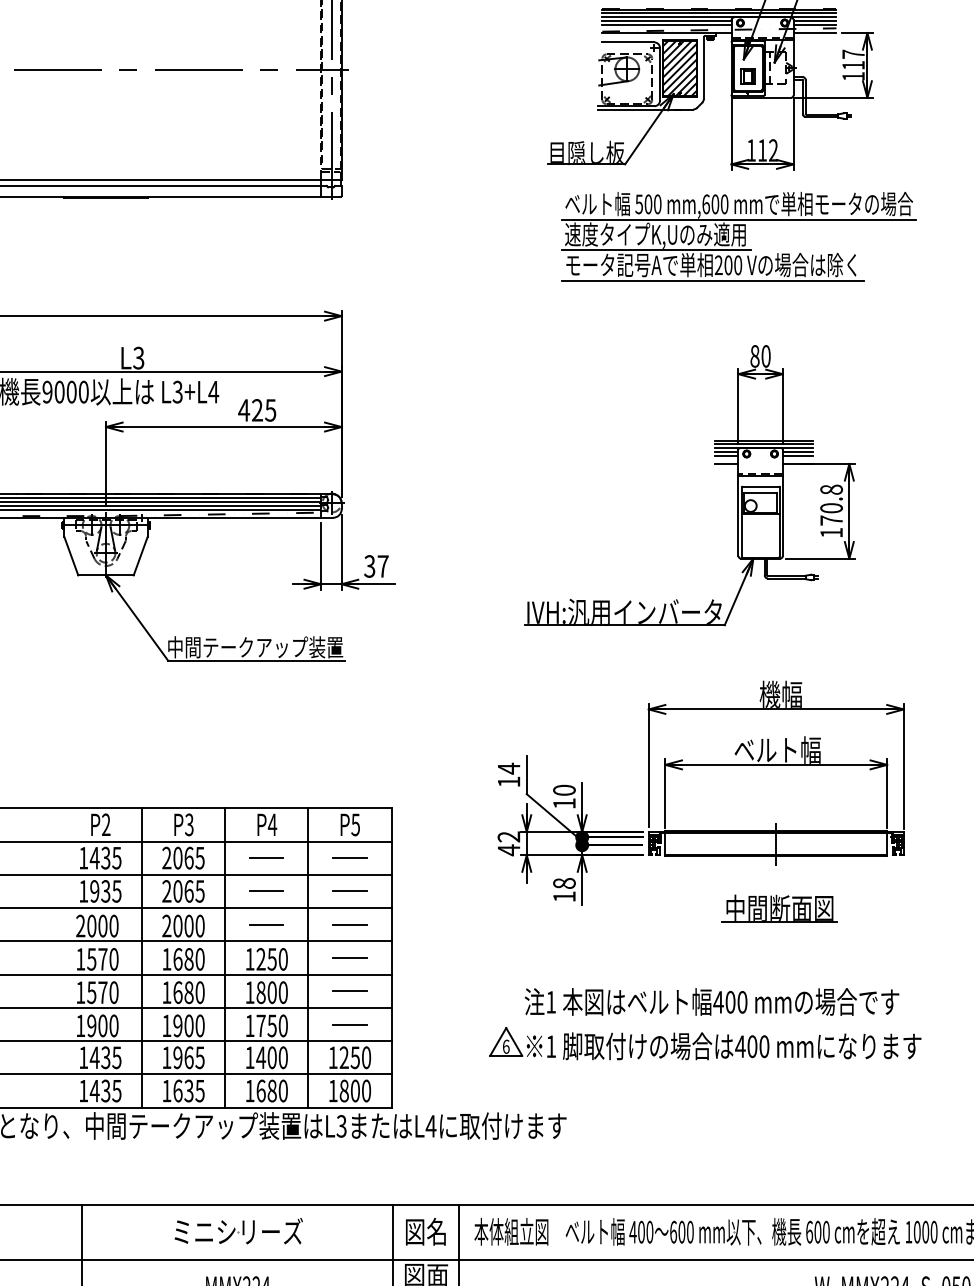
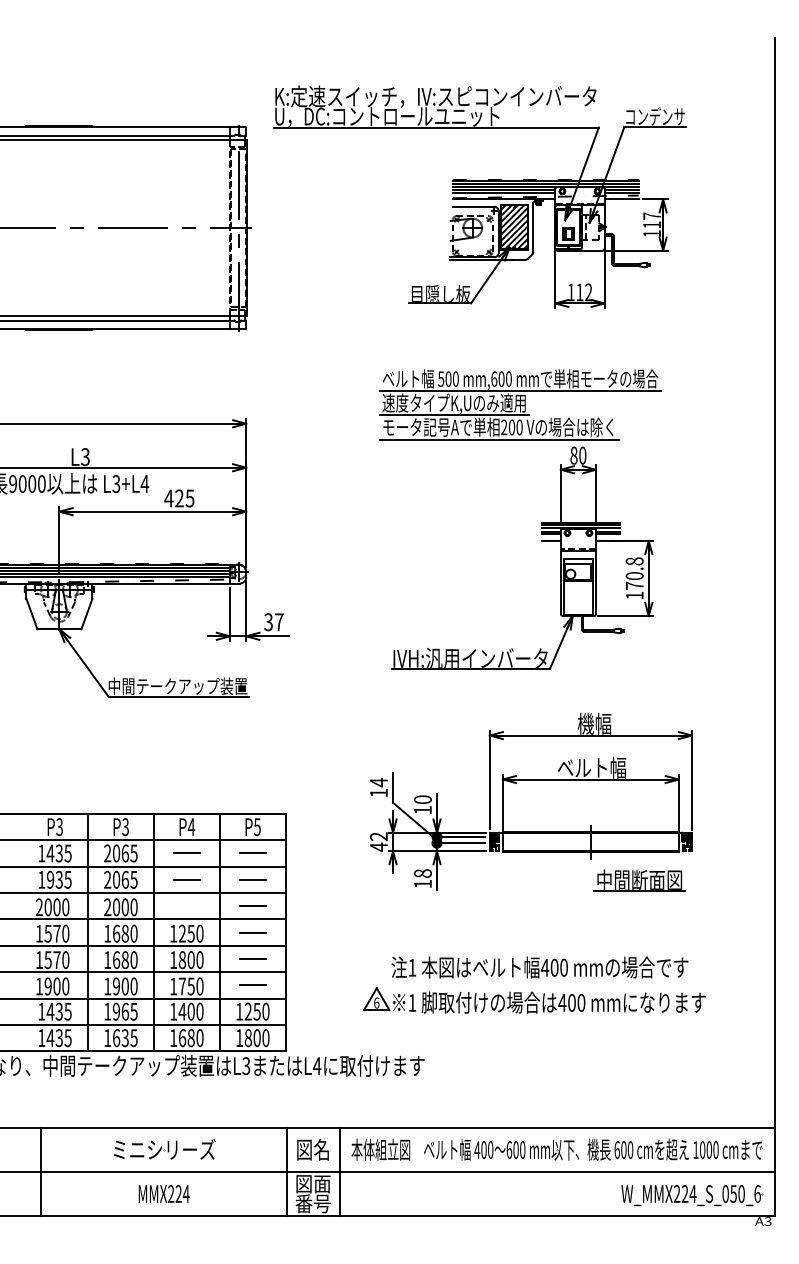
part: (739, 236) -> (520, 404), moved
text: (106, 825) -> (59, 827), P2 -> P3
part: (779, 908) -> (639, 880), moved
line: (266, 925) -> (186, 906), removed

